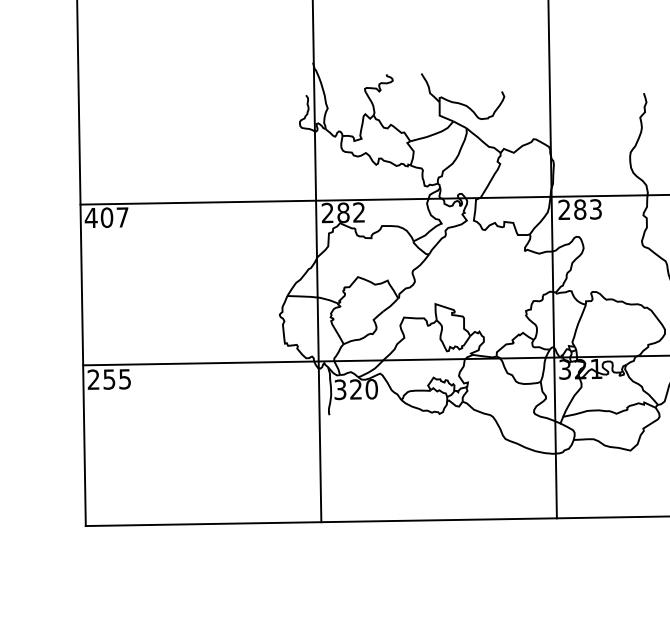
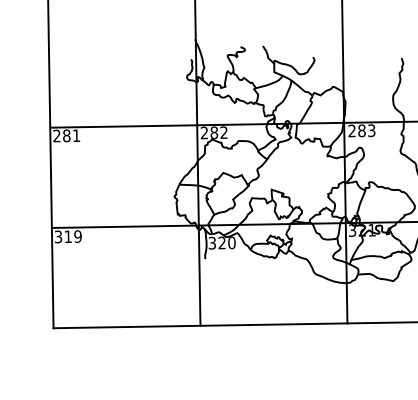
text: (106, 217) -> (66, 135), 407 -> 281
text: (108, 379) -> (67, 236), 255 -> 319

